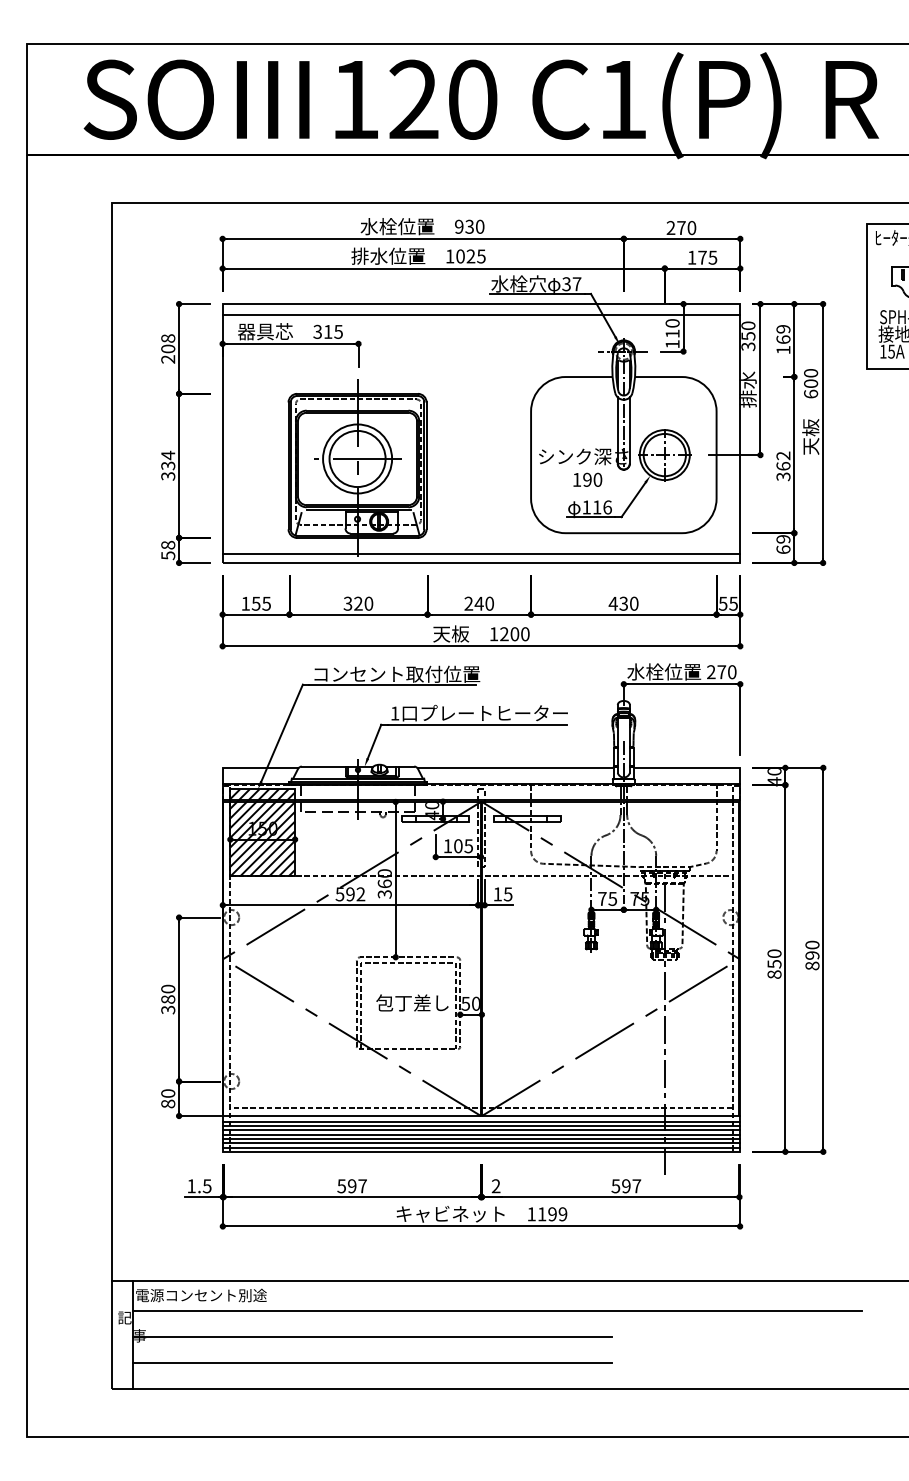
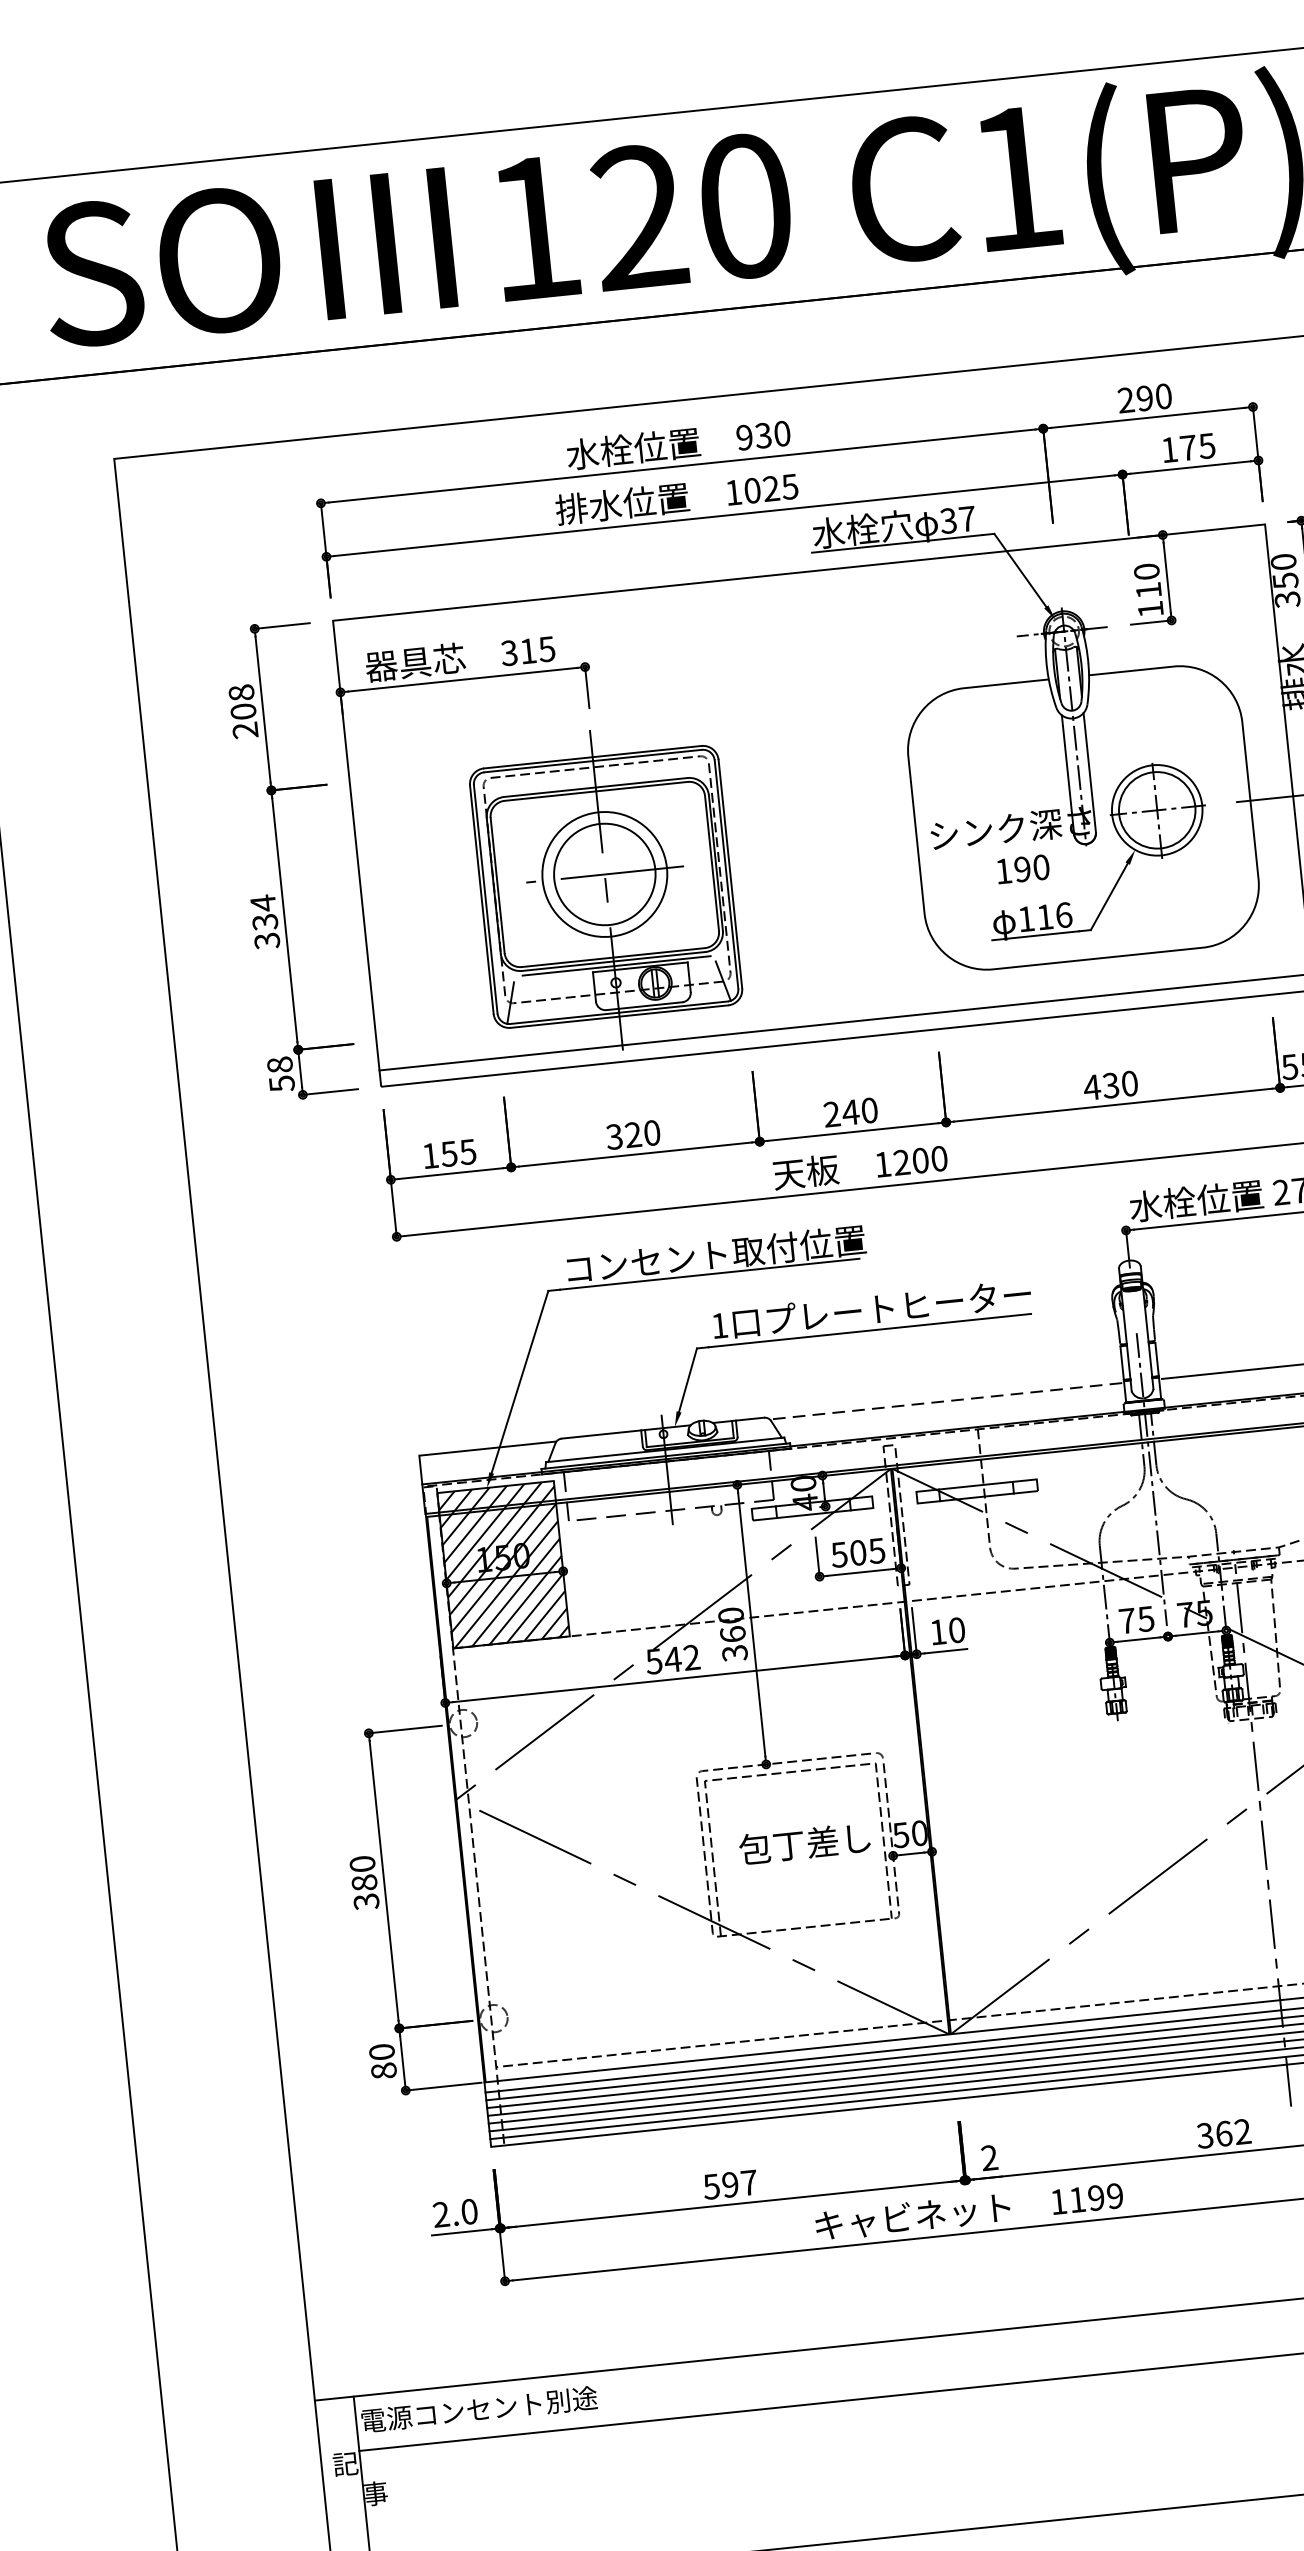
text: (681, 228) -> (1145, 399), 270 -> 290
line: (481, 314) -> (801, 591), removed
line: (515, 767) -> (946, 1400), solid -> dashed
text: (447, 846) -> (838, 1555), 105 -> 505
text: (350, 894) -> (673, 1659), 592 -> 542
text: (507, 894) -> (955, 1630), 15 -> 10
text: (199, 1186) -> (455, 2213), 1.5 -> 2.0
text: (626, 1186) -> (1224, 2134), 597 -> 362
line: (372, 1337) -> (795, 2453), removed
line: (372, 1363) -> (799, 2500), removed

